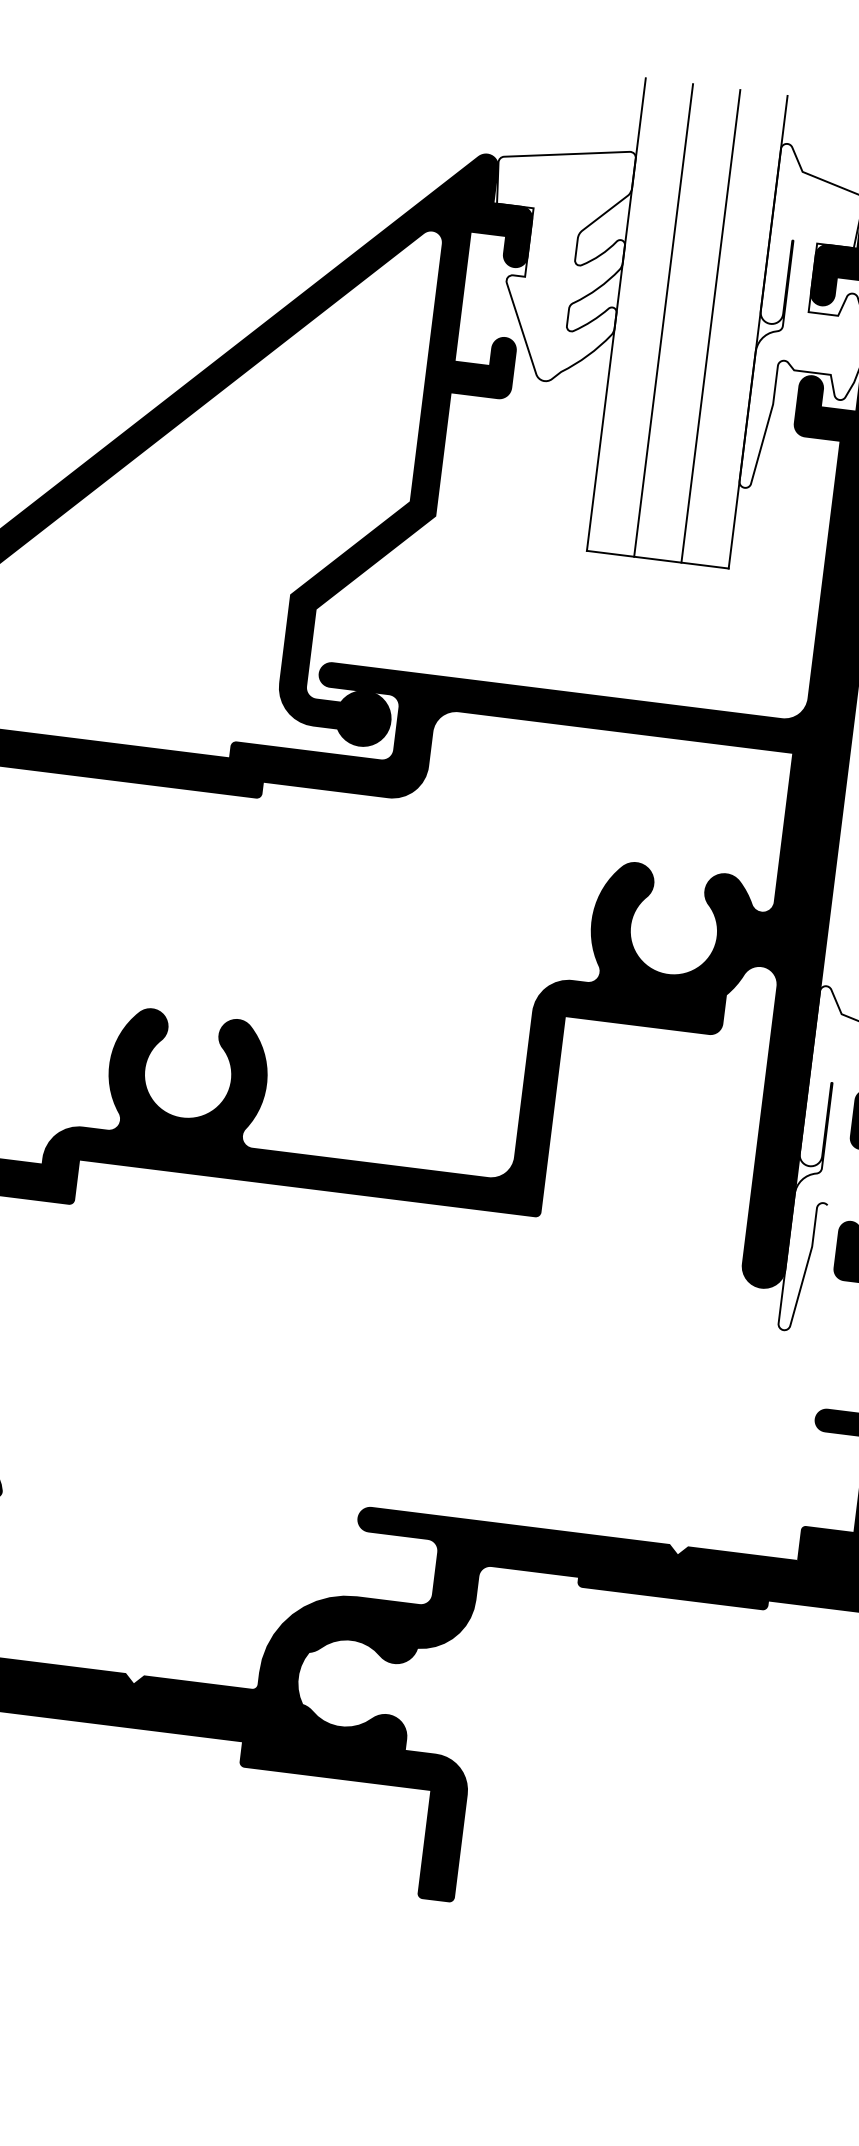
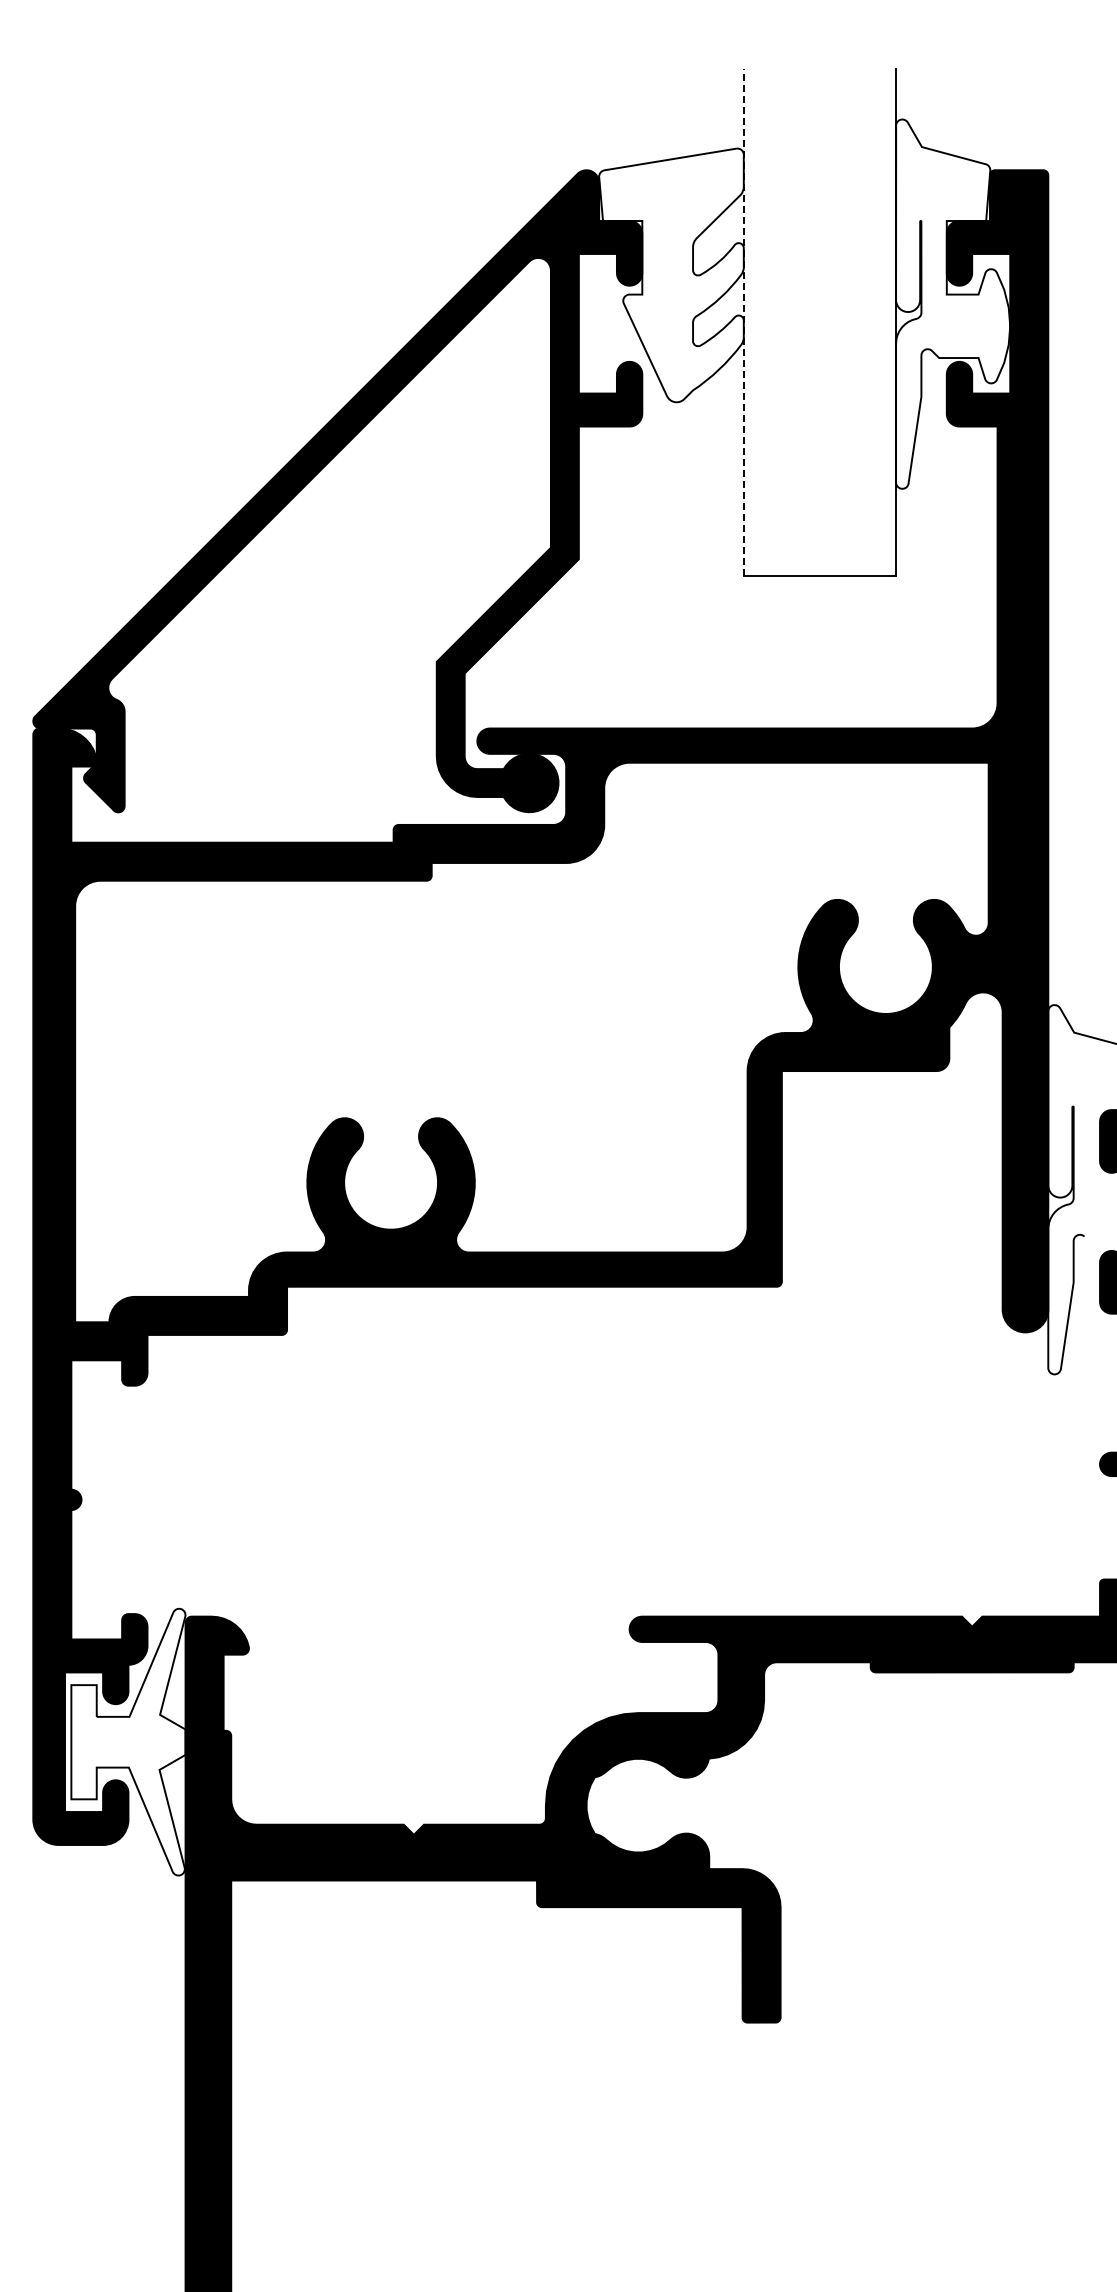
line: (616, 314) -> (743, 322), solid -> dashed
line: (663, 320) -> (794, 322), removed
line: (711, 326) -> (845, 322), removed

